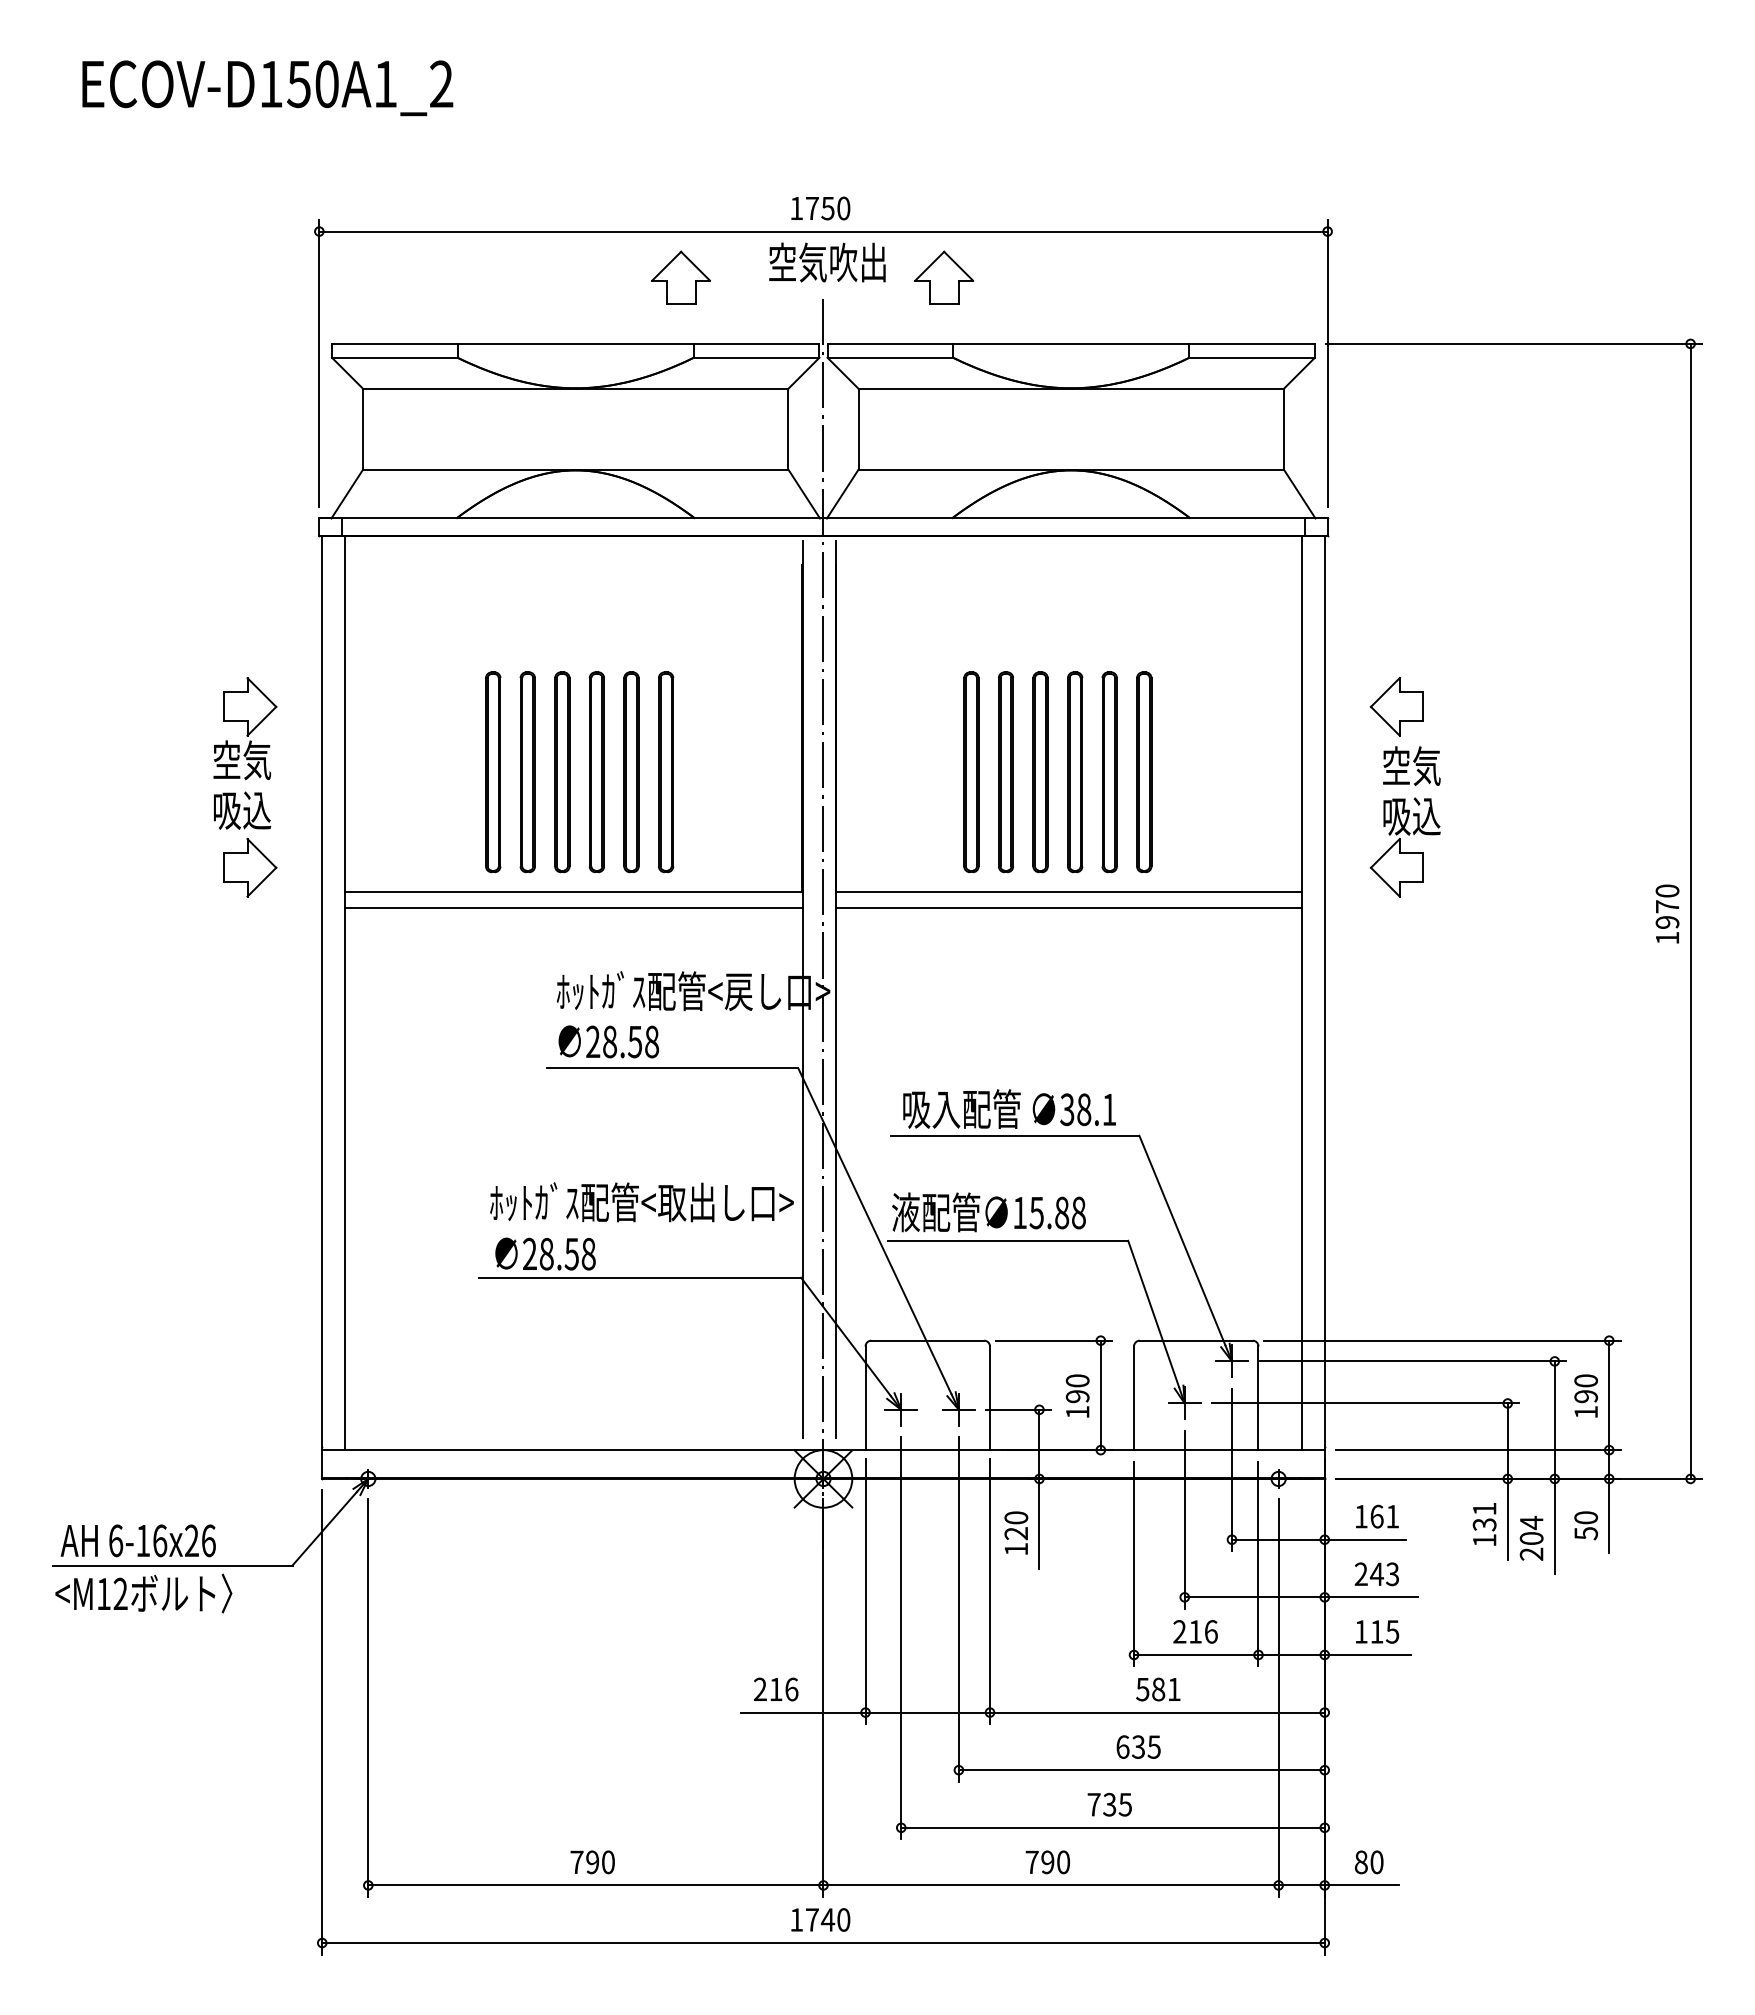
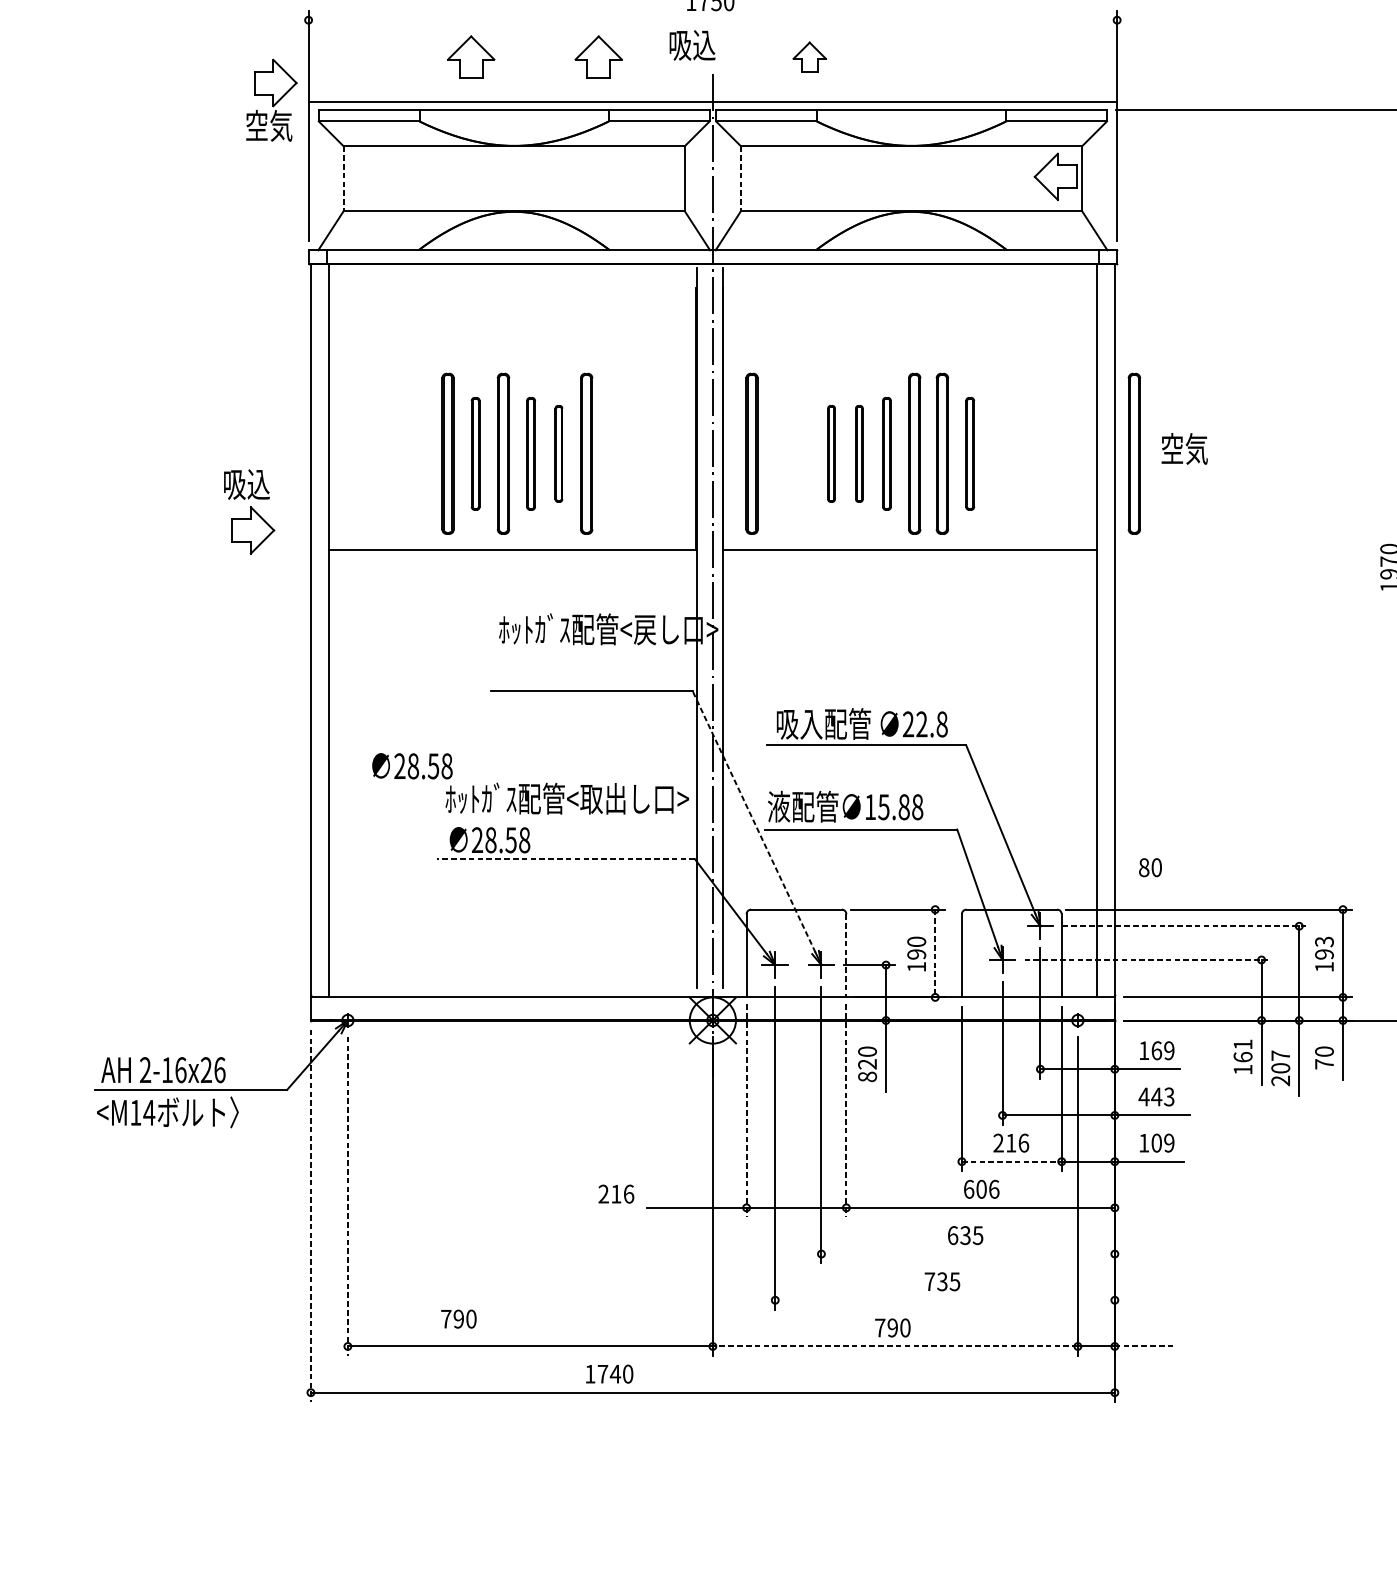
line: (823, 231) -> (712, 101), moved
text: (827, 262) -> (716, 45), 空気吹出 -> 吸込
part: (521, 277) -> (470, 57), added
part: (944, 277) -> (809, 57), size x0.7
line: (363, 429) -> (344, 178), solid -> dashed
line: (858, 429) -> (740, 178), solid -> dashed
part: (1396, 706) -> (1055, 176), moved
part: (245, 728) -> (271, 100), moved
part: (527, 772) -> (475, 454), size x0.7
part: (596, 772) -> (530, 454), size x0.7
part: (631, 772) -> (558, 454), size x0.6
part: (872, 772) -> (752, 454), added
part: (971, 772) -> (831, 454), size x0.6
part: (1006, 772) -> (859, 454), size x0.6
part: (1040, 772) -> (886, 454), size x0.7
part: (1144, 772) -> (970, 454), size x0.7
part: (1349, 772) -> (1134, 454), added
part: (1404, 847) -> (1178, 514), removed
line: (573, 907) -> (512, 562), removed
line: (1068, 907) -> (909, 562), removed
text: (608, 1041) -> (412, 765), moved
text: (1088, 1109) -> (925, 724), 38.1 -> 22.8
line: (874, 1231) -> (753, 822), solid -> dashed
line: (640, 1277) -> (566, 858), solid -> dashed
line: (1413, 1361) -> (1186, 926), solid -> dashed
text: (1585, 1380) -> (1323, 941), 190 -> 193
line: (1100, 1395) -> (935, 953), solid -> dashed
line: (990, 1398) -> (846, 956), solid -> dashed
line: (1366, 1403) -> (1148, 960), solid -> dashed
text: (1392, 1516) -> (1169, 1050), 161 -> 169
text: (1531, 1522) -> (1280, 1055), 204 -> 207
text: (1484, 1524) -> (1242, 1057), 131 -> 161
text: (1586, 1533) -> (1324, 1064), 50 -> 70
text: (116, 1540) -> (145, 1069), 6-16x26 -> 2-16x26
text: (1016, 1548) -> (867, 1076), 120 -> 820
text: (1361, 1573) -> (1144, 1096), 243 -> 443
line: (865, 1591) -> (746, 1110), solid -> dashed
line: (990, 1591) -> (846, 1110), solid -> dashed
text: (120, 1593) -> (149, 1112), <M12 -> <M14
text: (1384, 1631) -> (1162, 1142), 115 -> 109
line: (1196, 1654) -> (1012, 1161), solid -> dashed
text: (775, 1689) -> (615, 1194), moved
text: (1158, 1689) -> (981, 1189), 581 -> 606
line: (368, 1698) -> (348, 1196), solid -> dashed
line: (322, 1723) -> (311, 1216), solid -> dashed
line: (1141, 1770) -> (967, 1254), removed
line: (1112, 1827) -> (944, 1300), removed
text: (592, 1862) -> (458, 1319), moved
text: (1369, 1862) -> (1150, 867), moved
line: (1051, 1885) -> (895, 1346), solid -> dashed
line: (1361, 1885) -> (1144, 1346), solid -> dashed
text: (820, 1919) -> (609, 1373), moved

